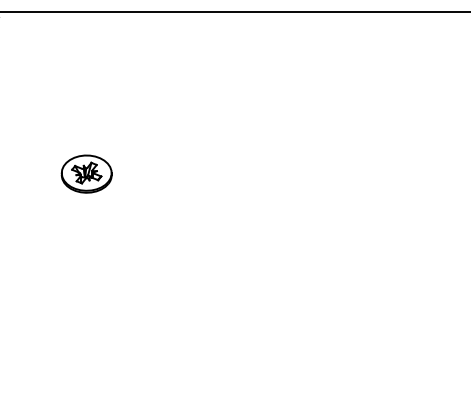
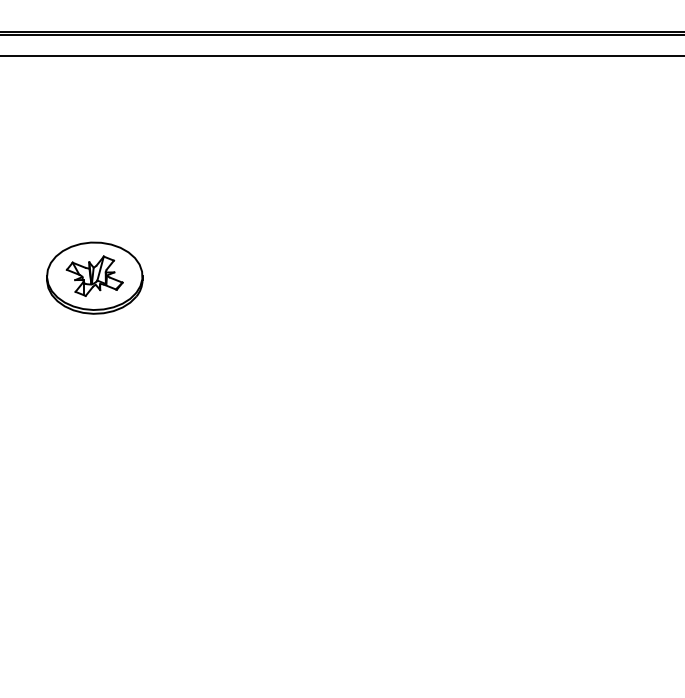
part: (86, 173) -> (94, 277), size x1.4

